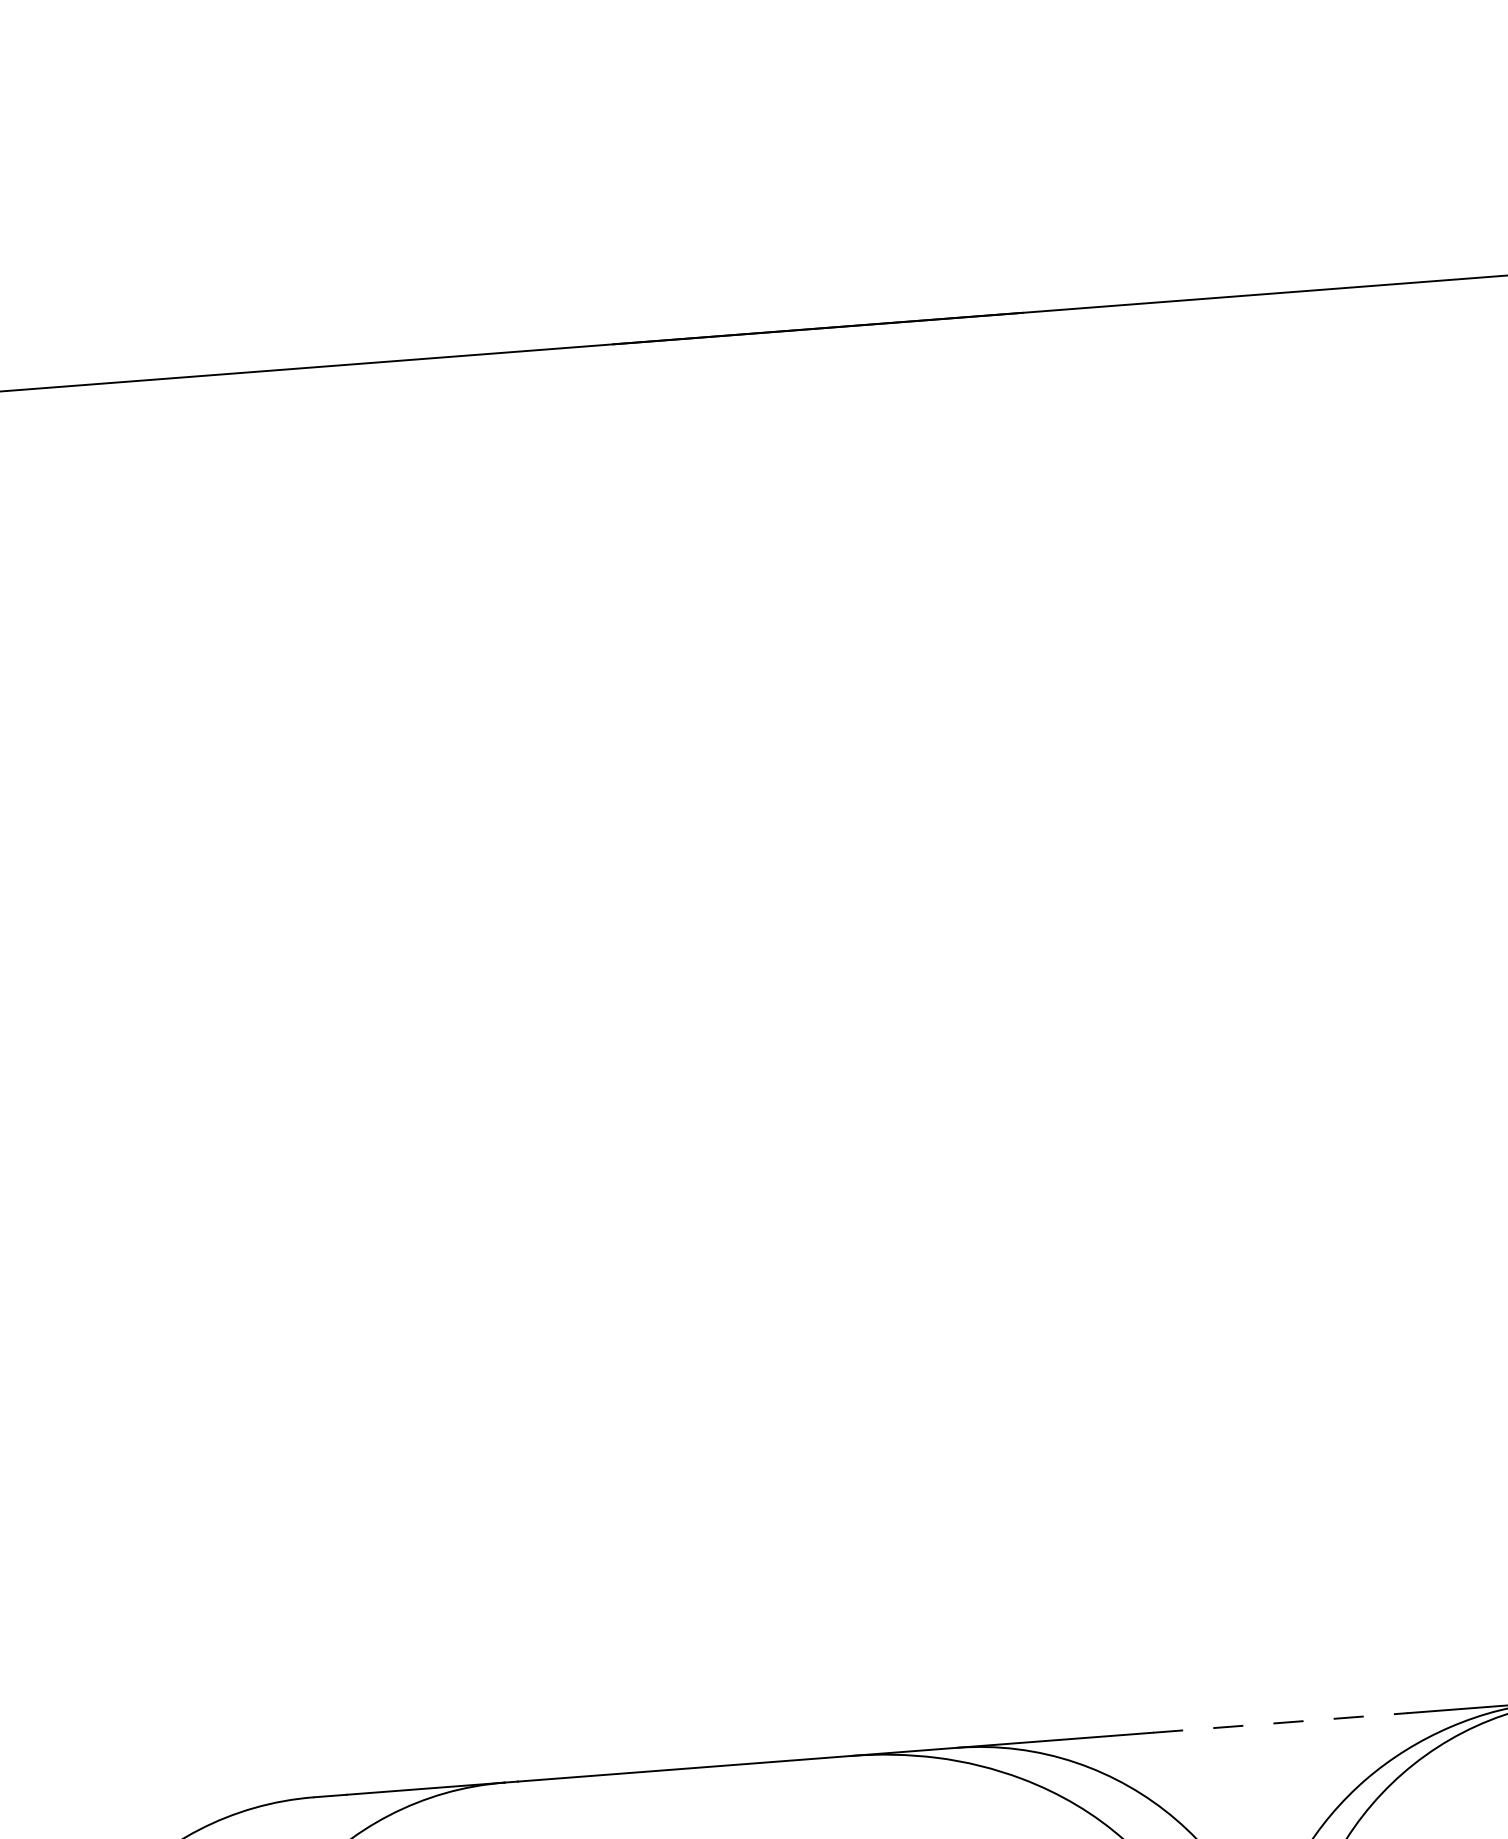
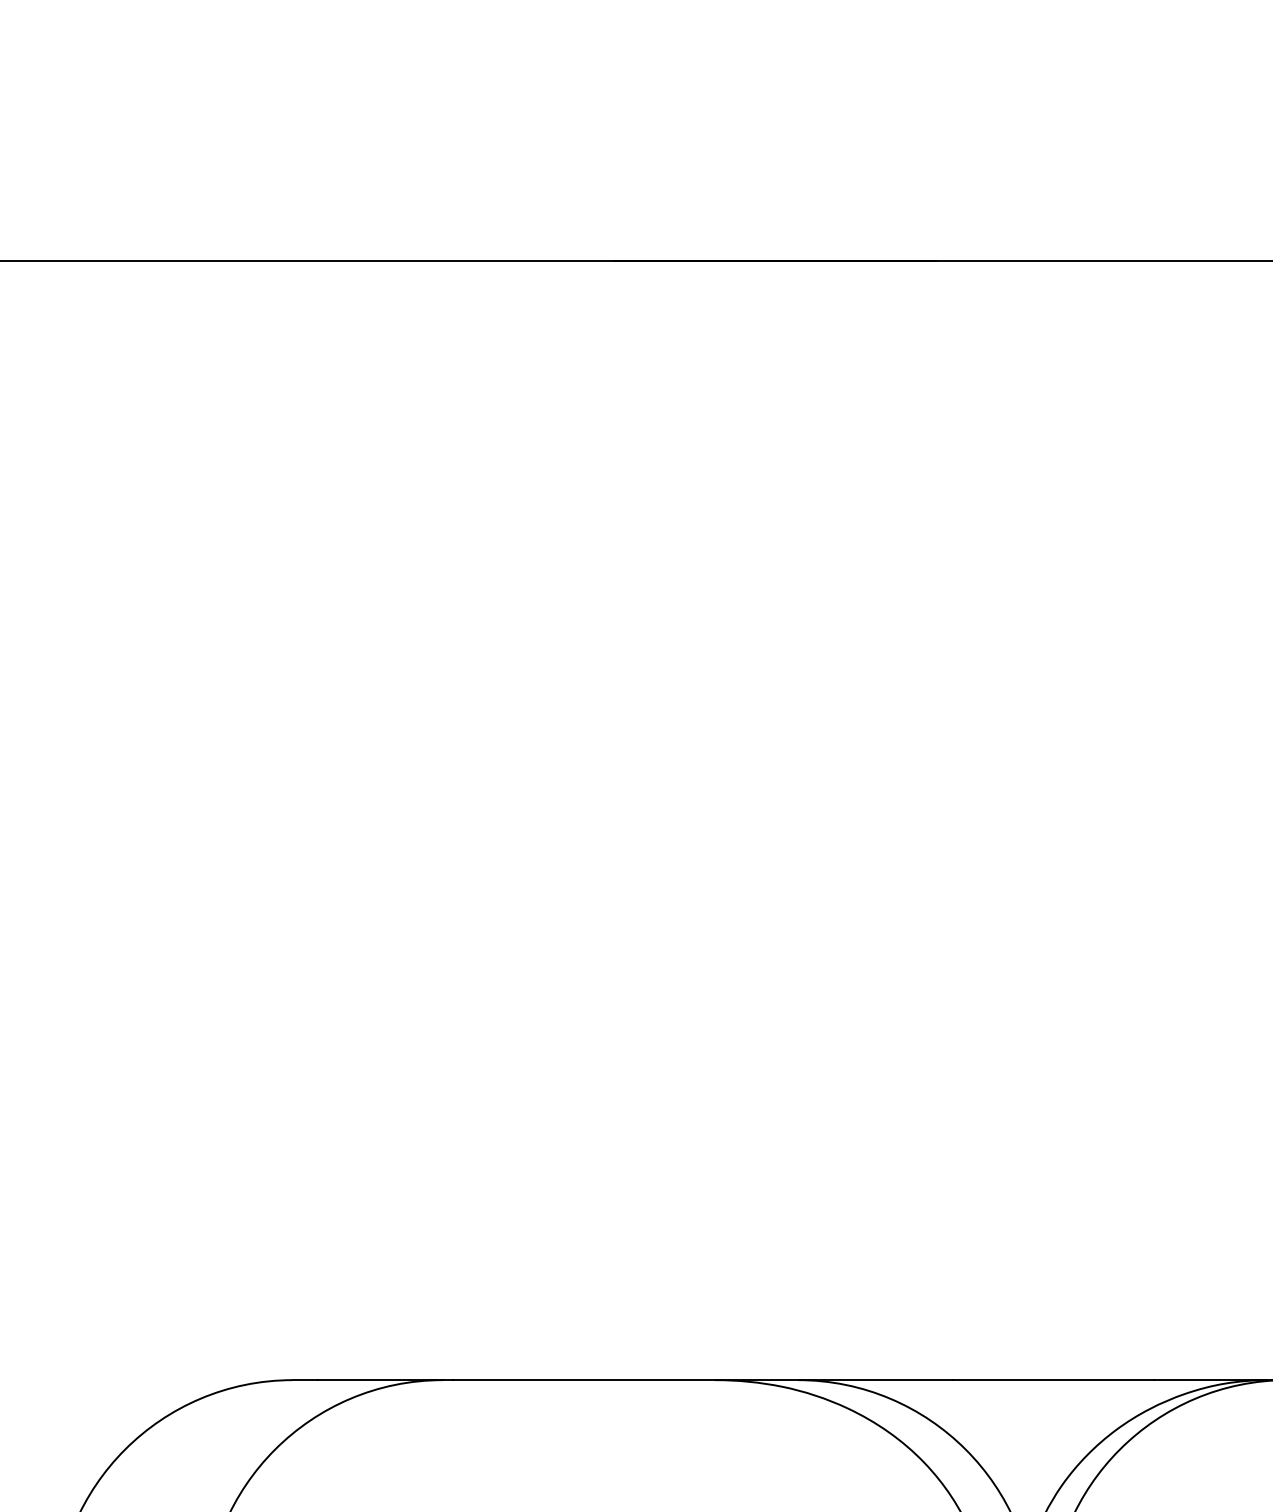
line: (1280, 1723) -> (1053, 1380), dashed -> solid

